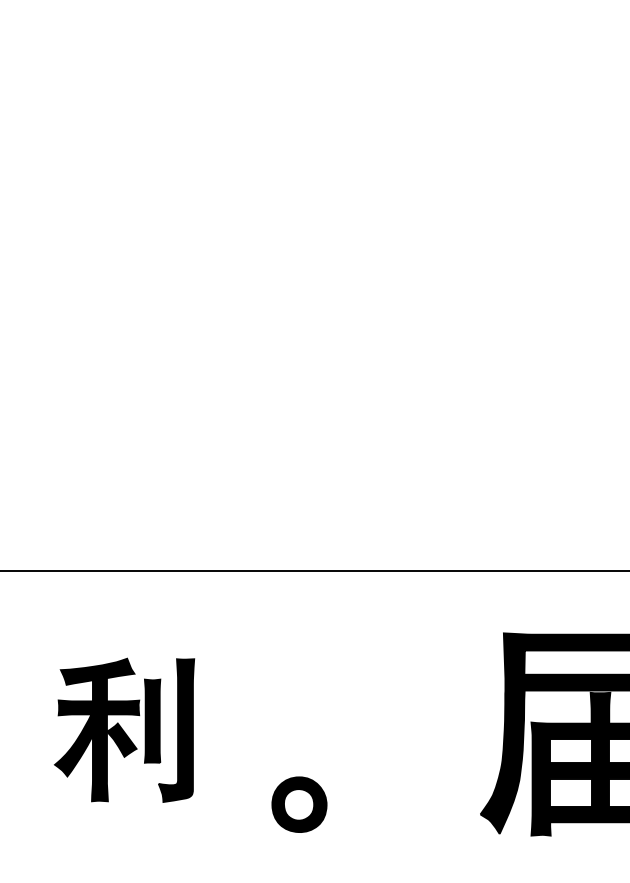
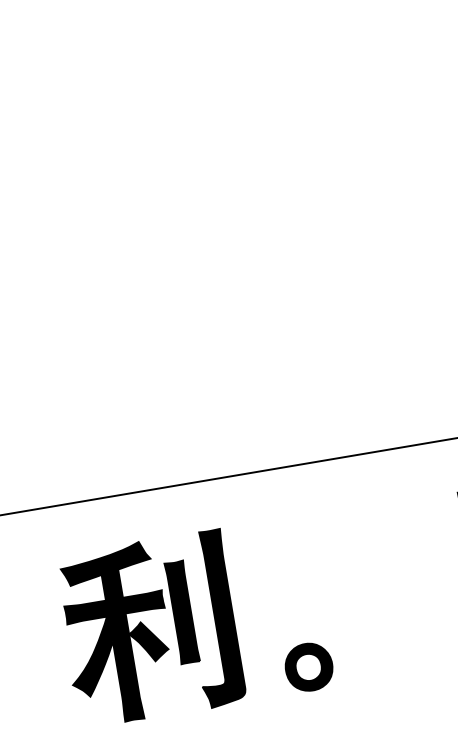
part: (124, 730) -> (150, 629), size x1.43

